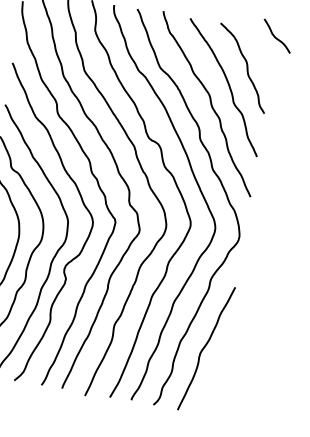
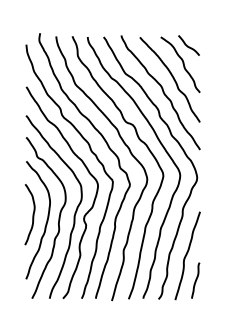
curve: (276, 35) -> (188, 45), moved
curve: (211, 386) -> (195, 280), added

